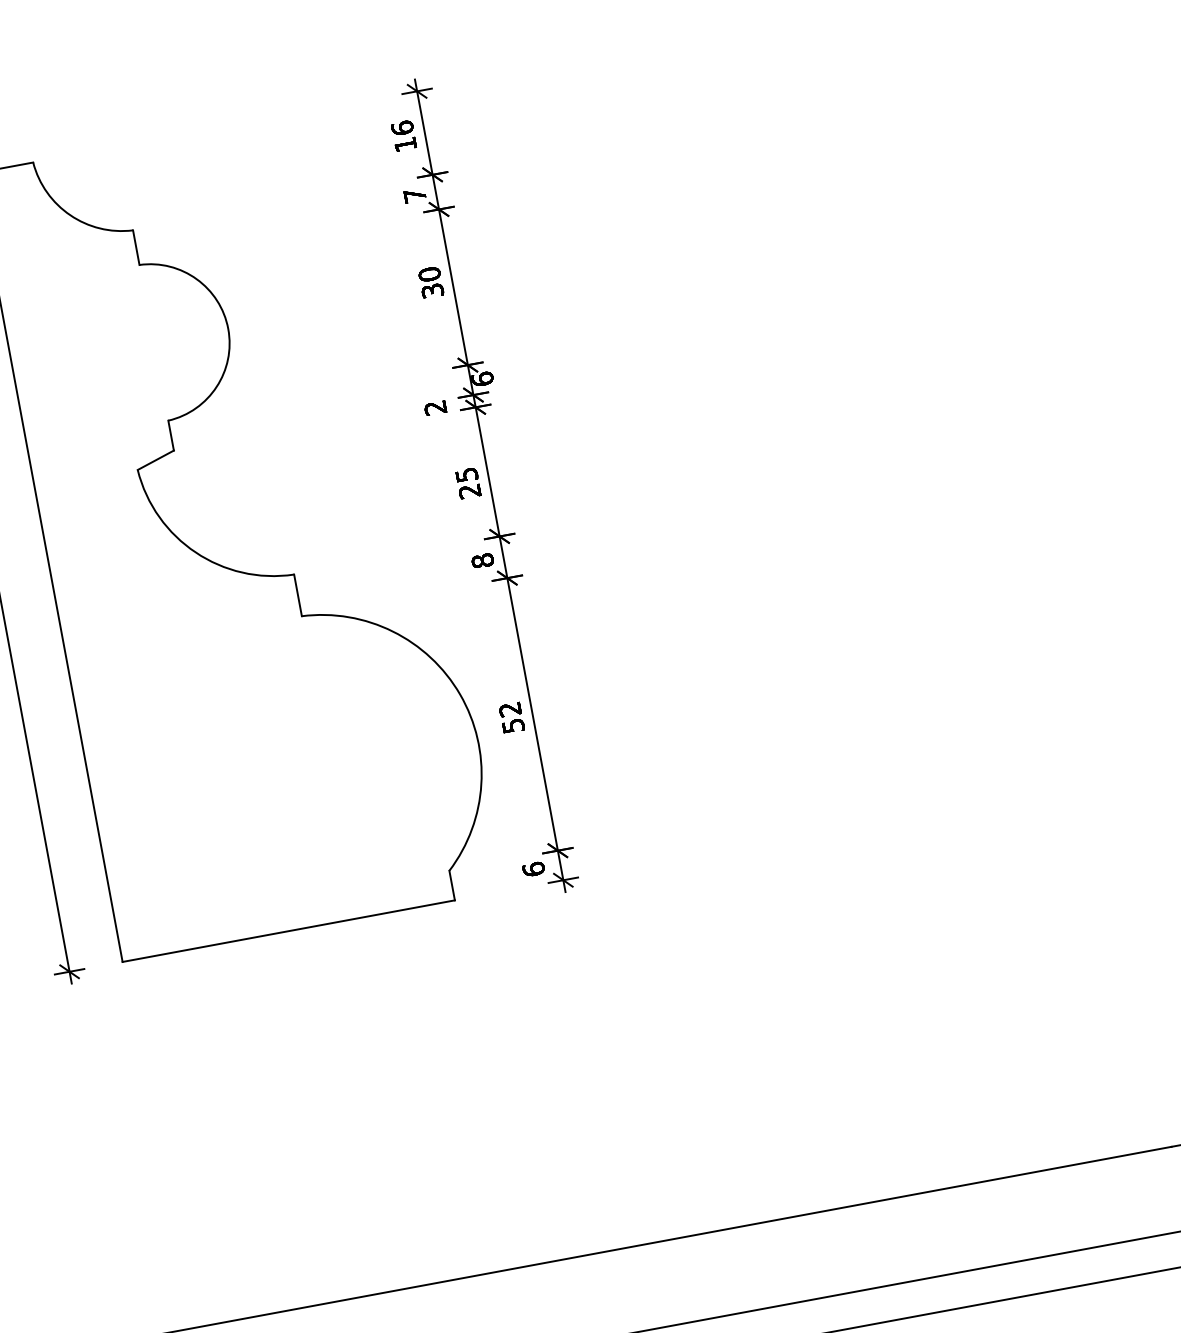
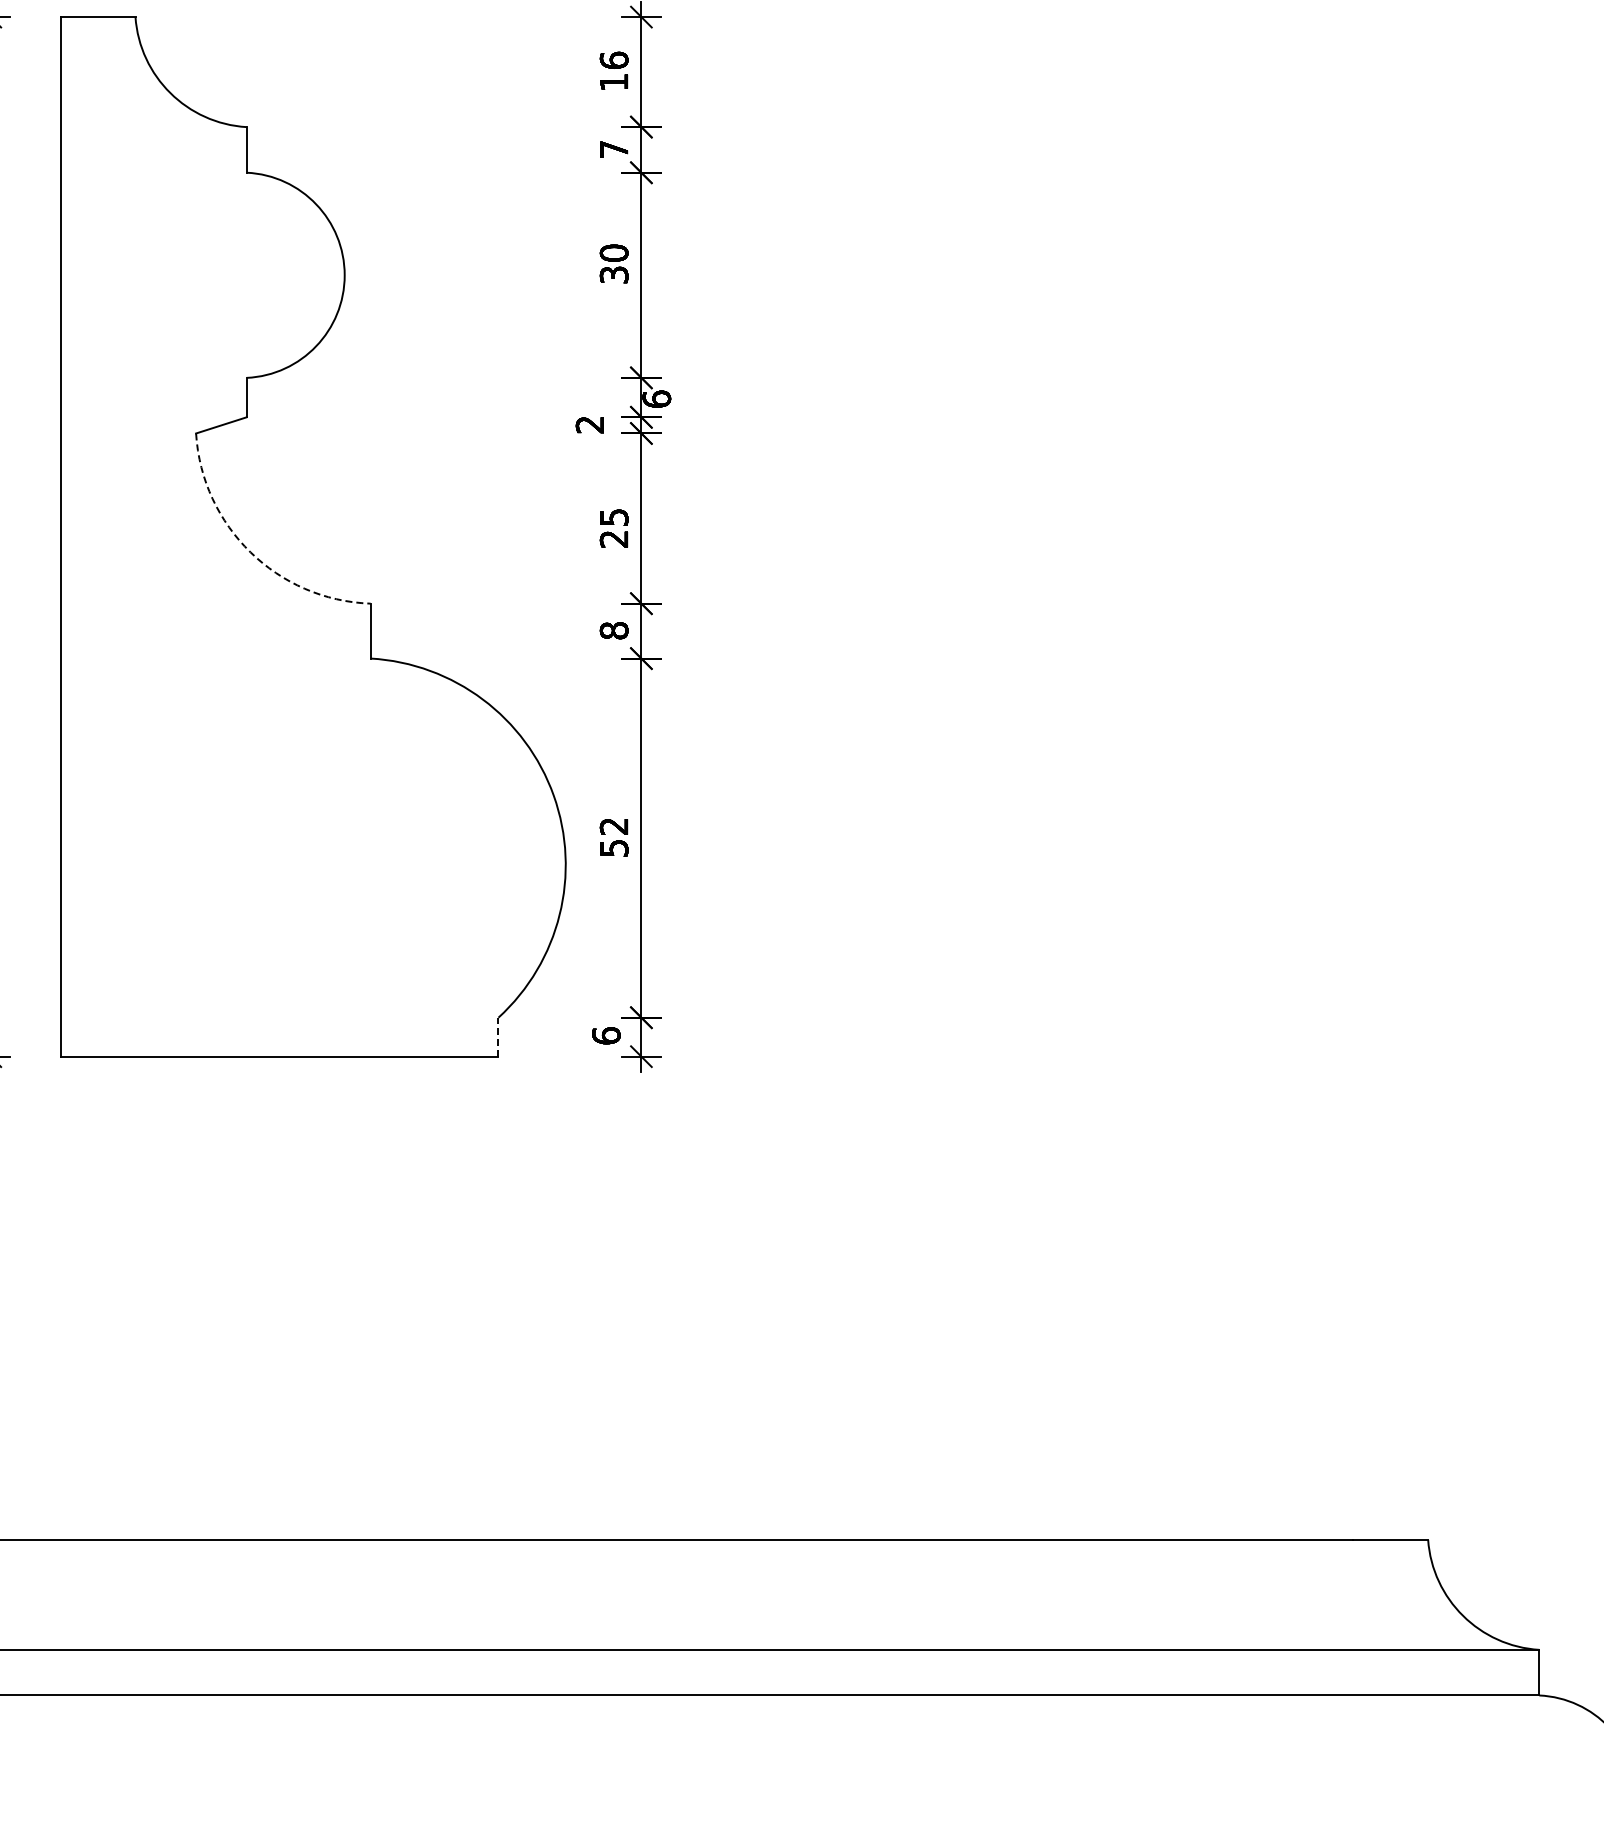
arc: (195, 552) -> (250, 552), solid -> dashed
line: (452, 885) -> (498, 1036), solid -> dashed

